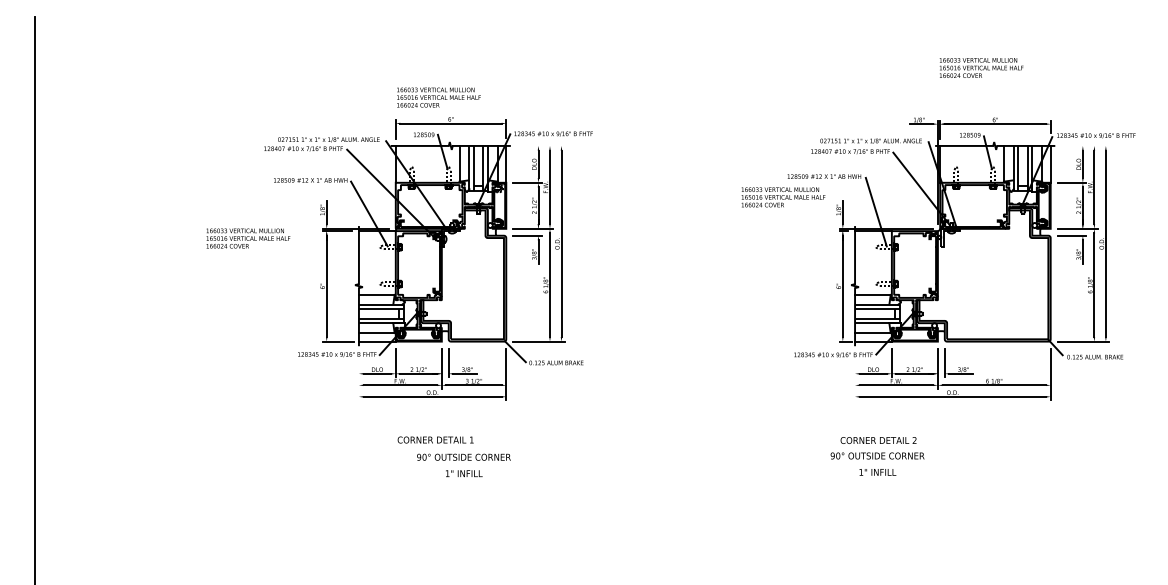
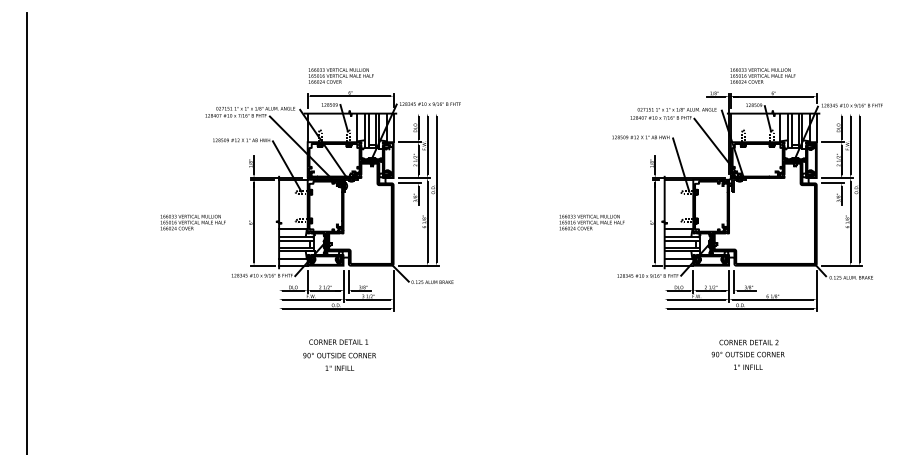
text: (980, 67) -> (762, 75), moved
text: (782, 197) -> (591, 222), moved
text: (247, 238) -> (192, 222), moved
text: (876, 455) -> (747, 354), moved
text: (463, 464) -> (339, 361), moved

